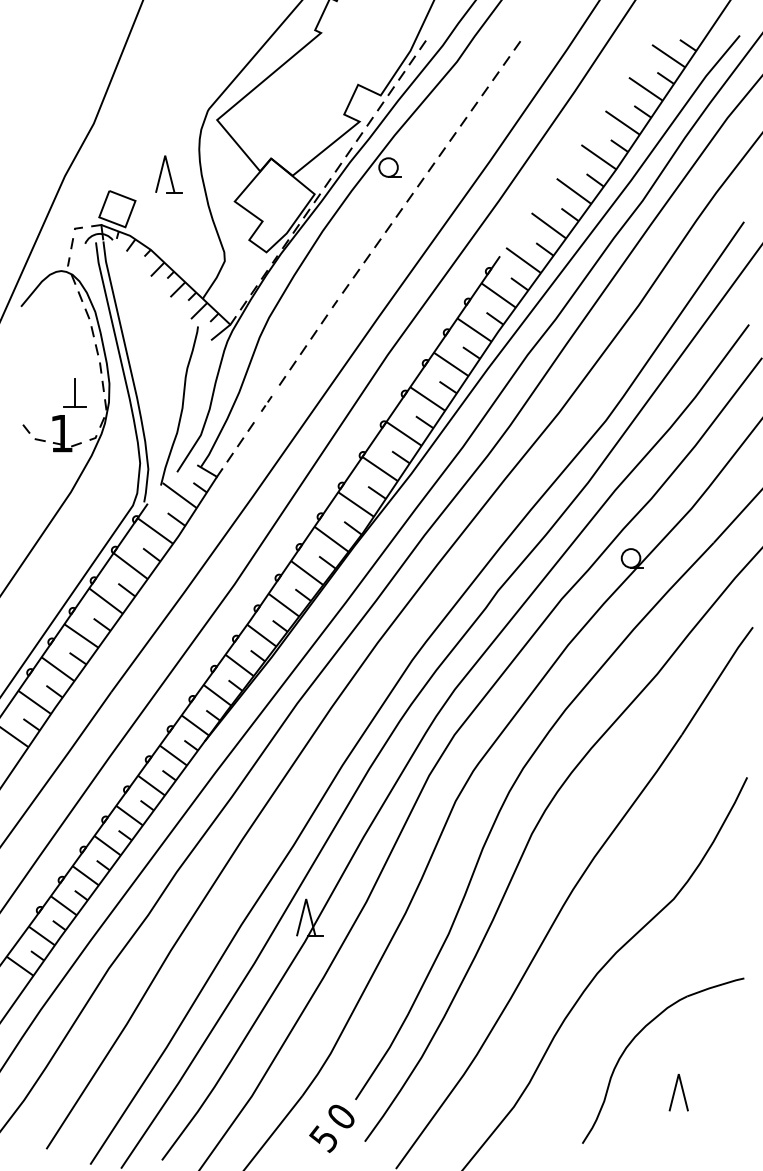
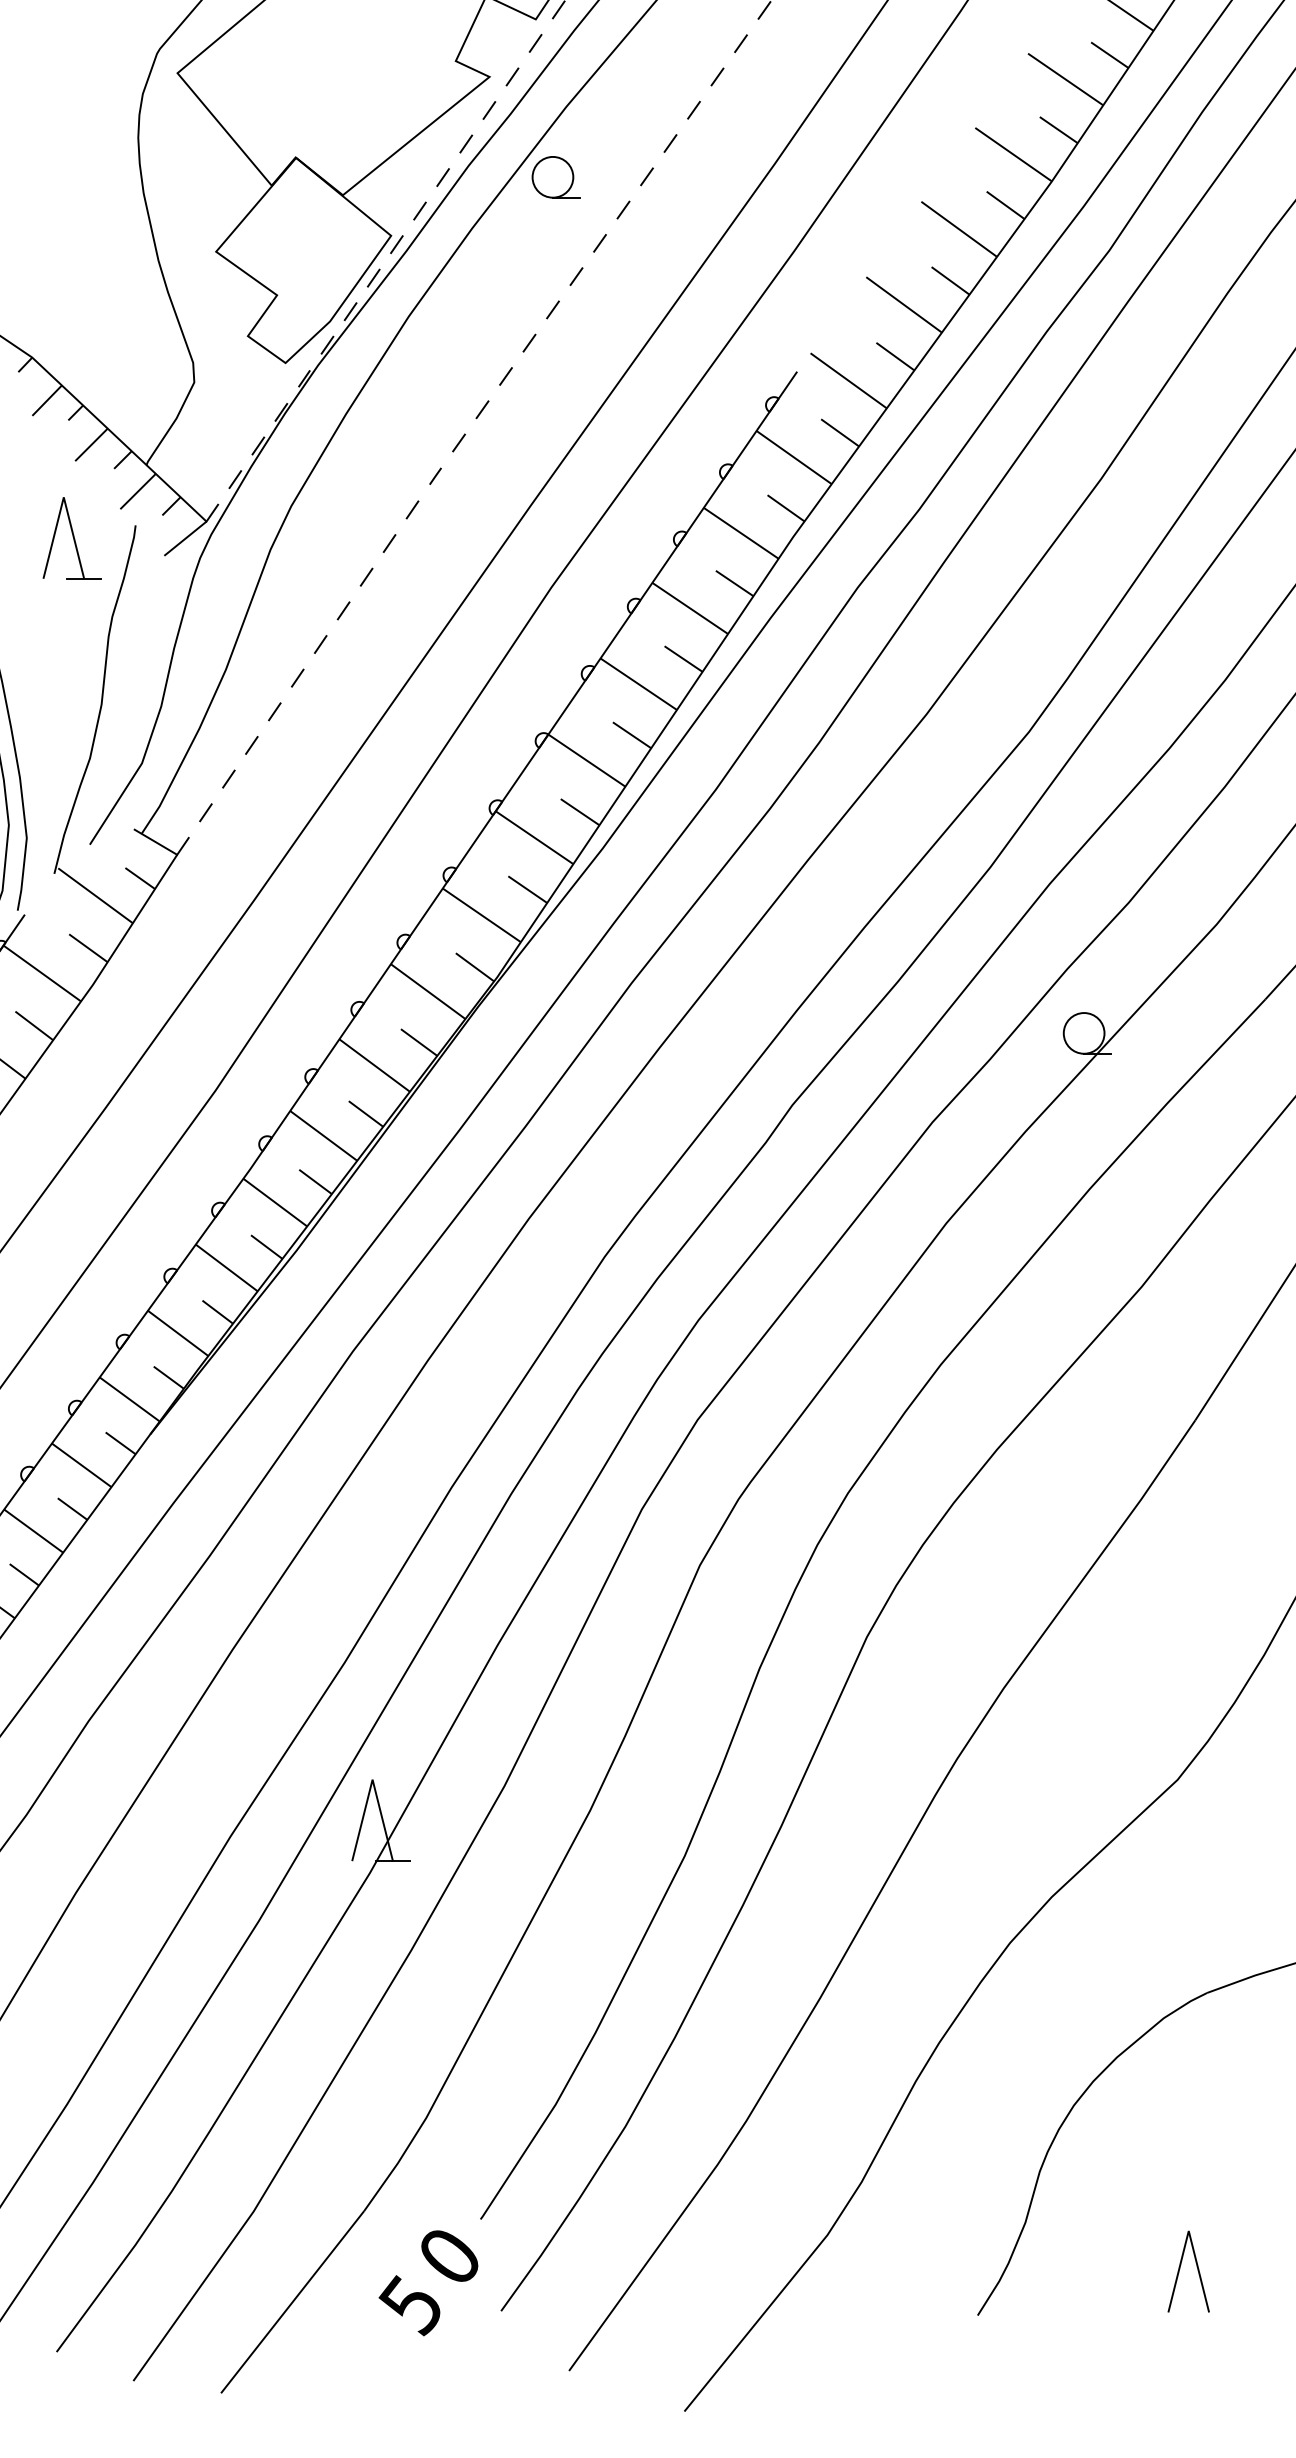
part: (168, 174) -> (70, 538), moved
part: (266, 403) -> (285, 694), size x1.67
line: (675, 1092) -> (1181, 2271), moved

